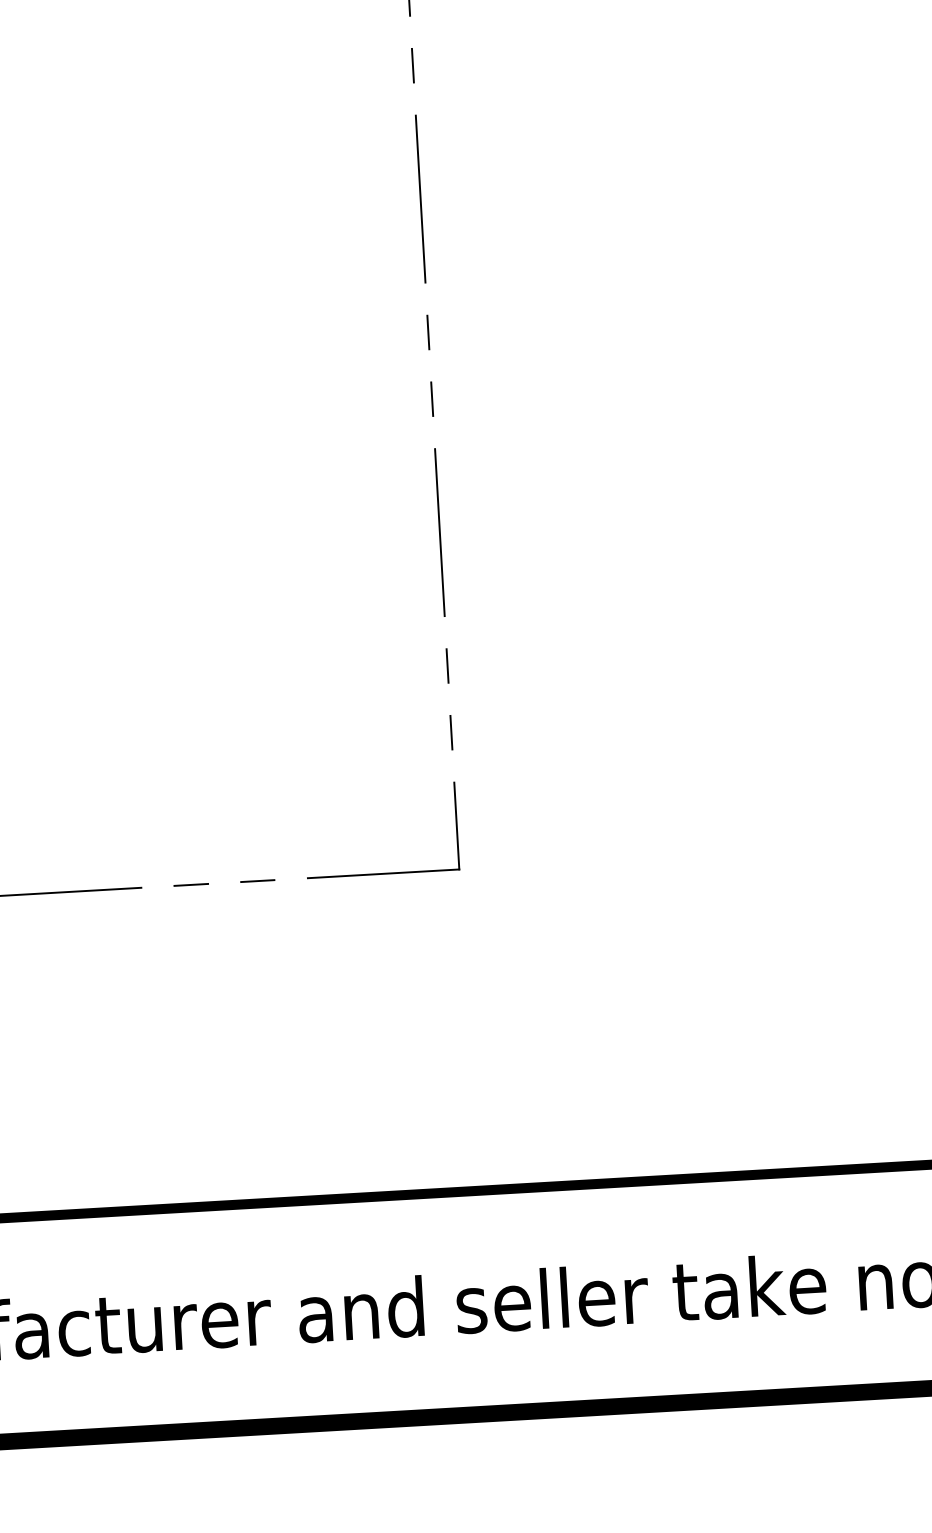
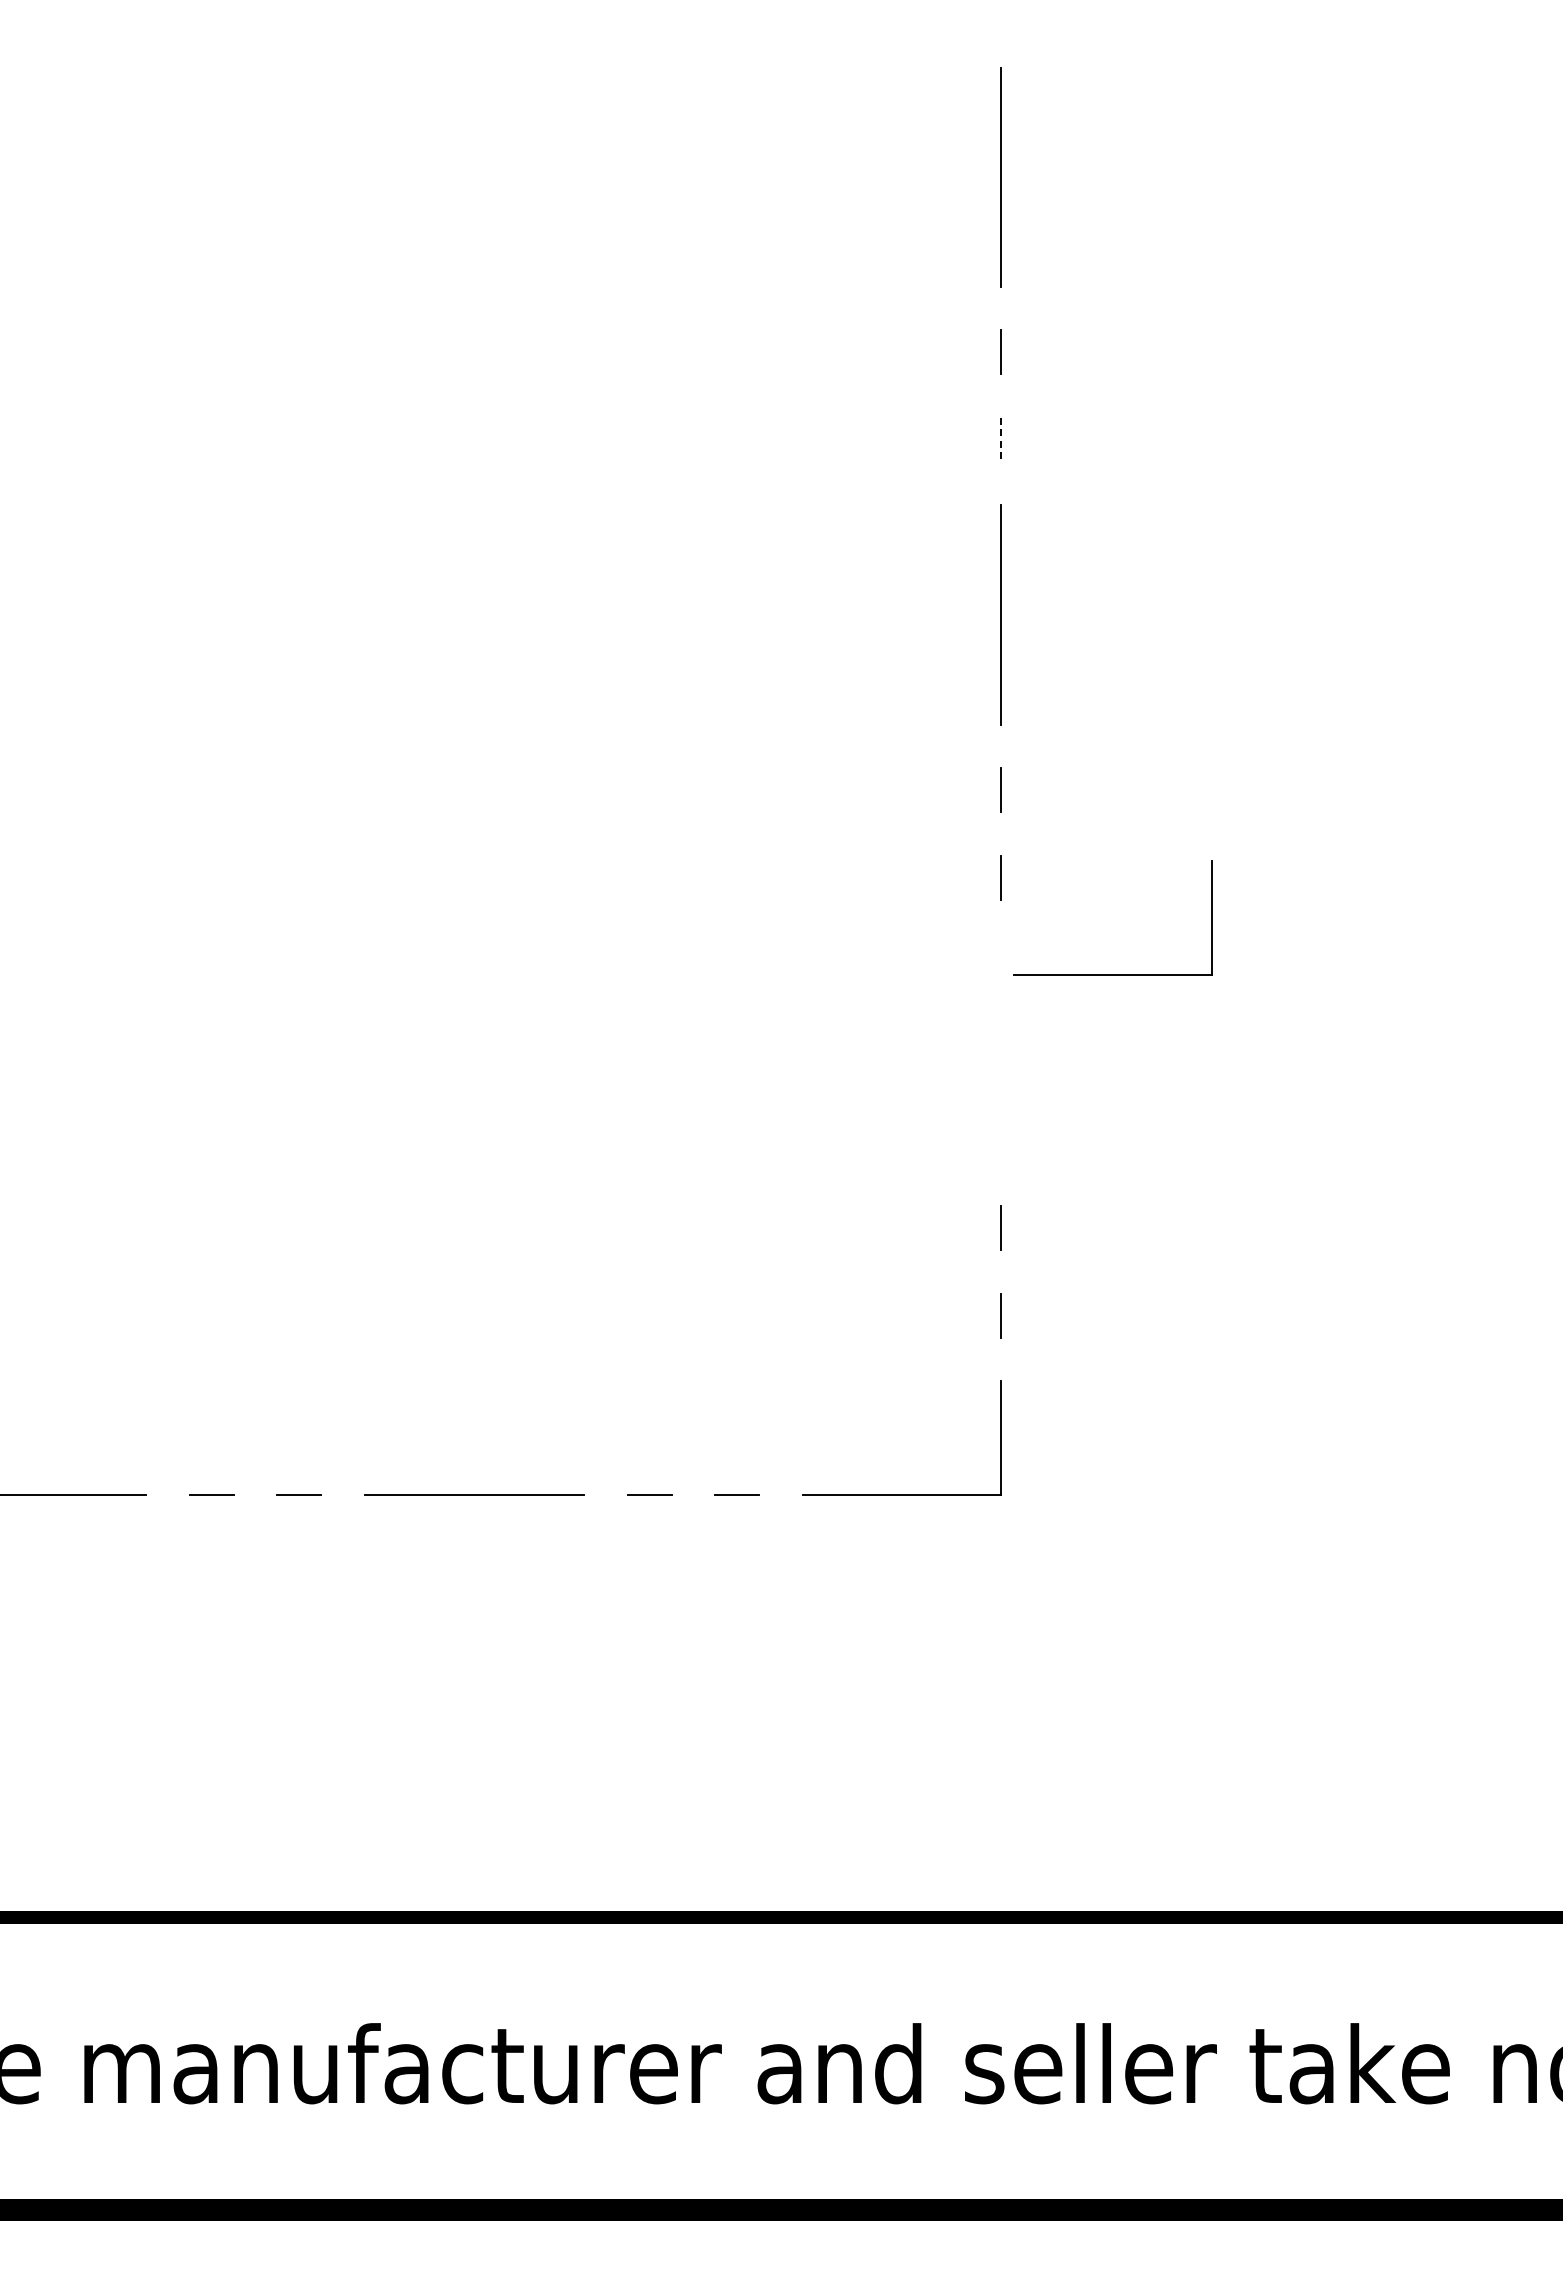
line: (413, 66) -> (1001, 440), solid -> dashed
part: (520, 467) -> (1112, 974), added
line: (439, 532) -> (1001, 1052), removed

